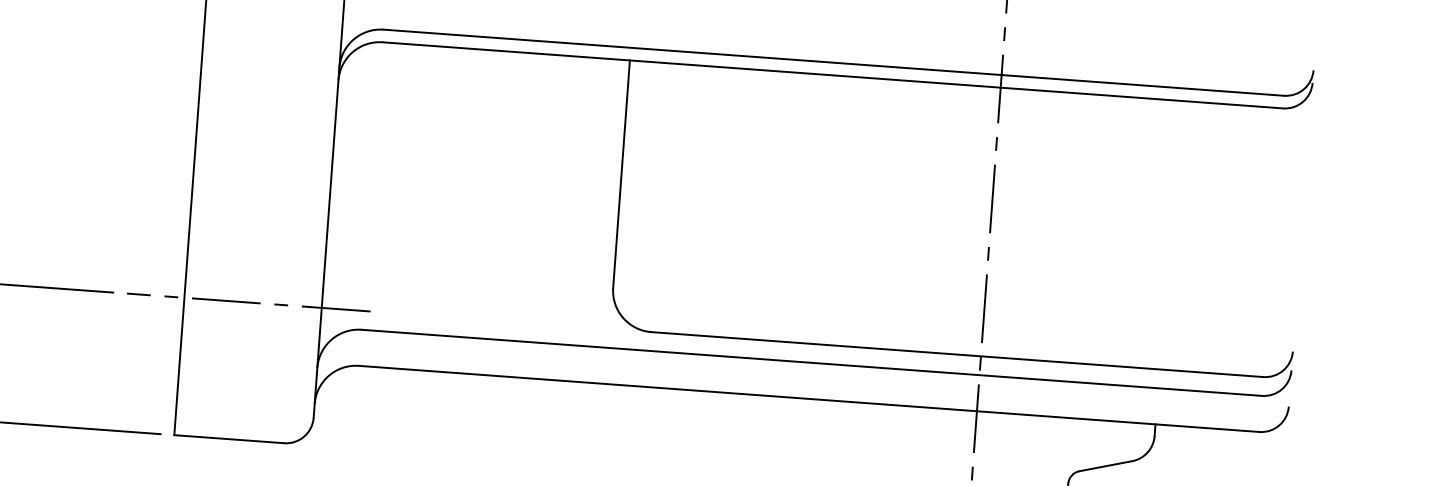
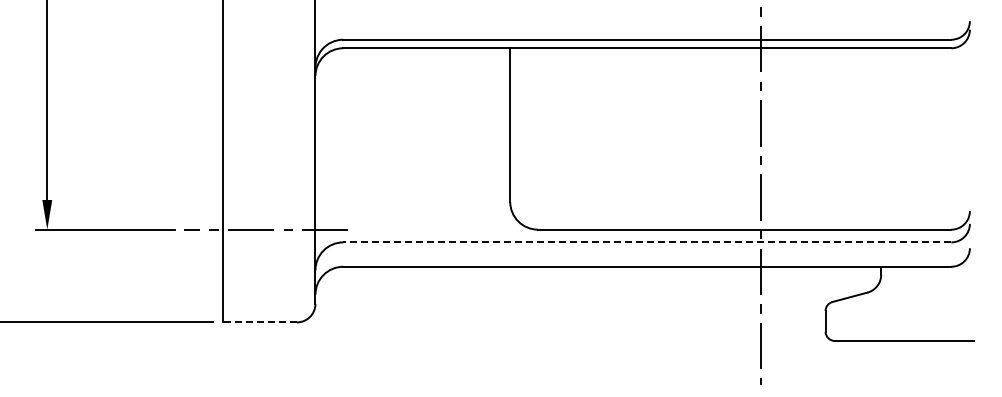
line: (810, 362) -> (646, 242), solid -> dashed
line: (228, 439) -> (259, 322), solid -> dashed

